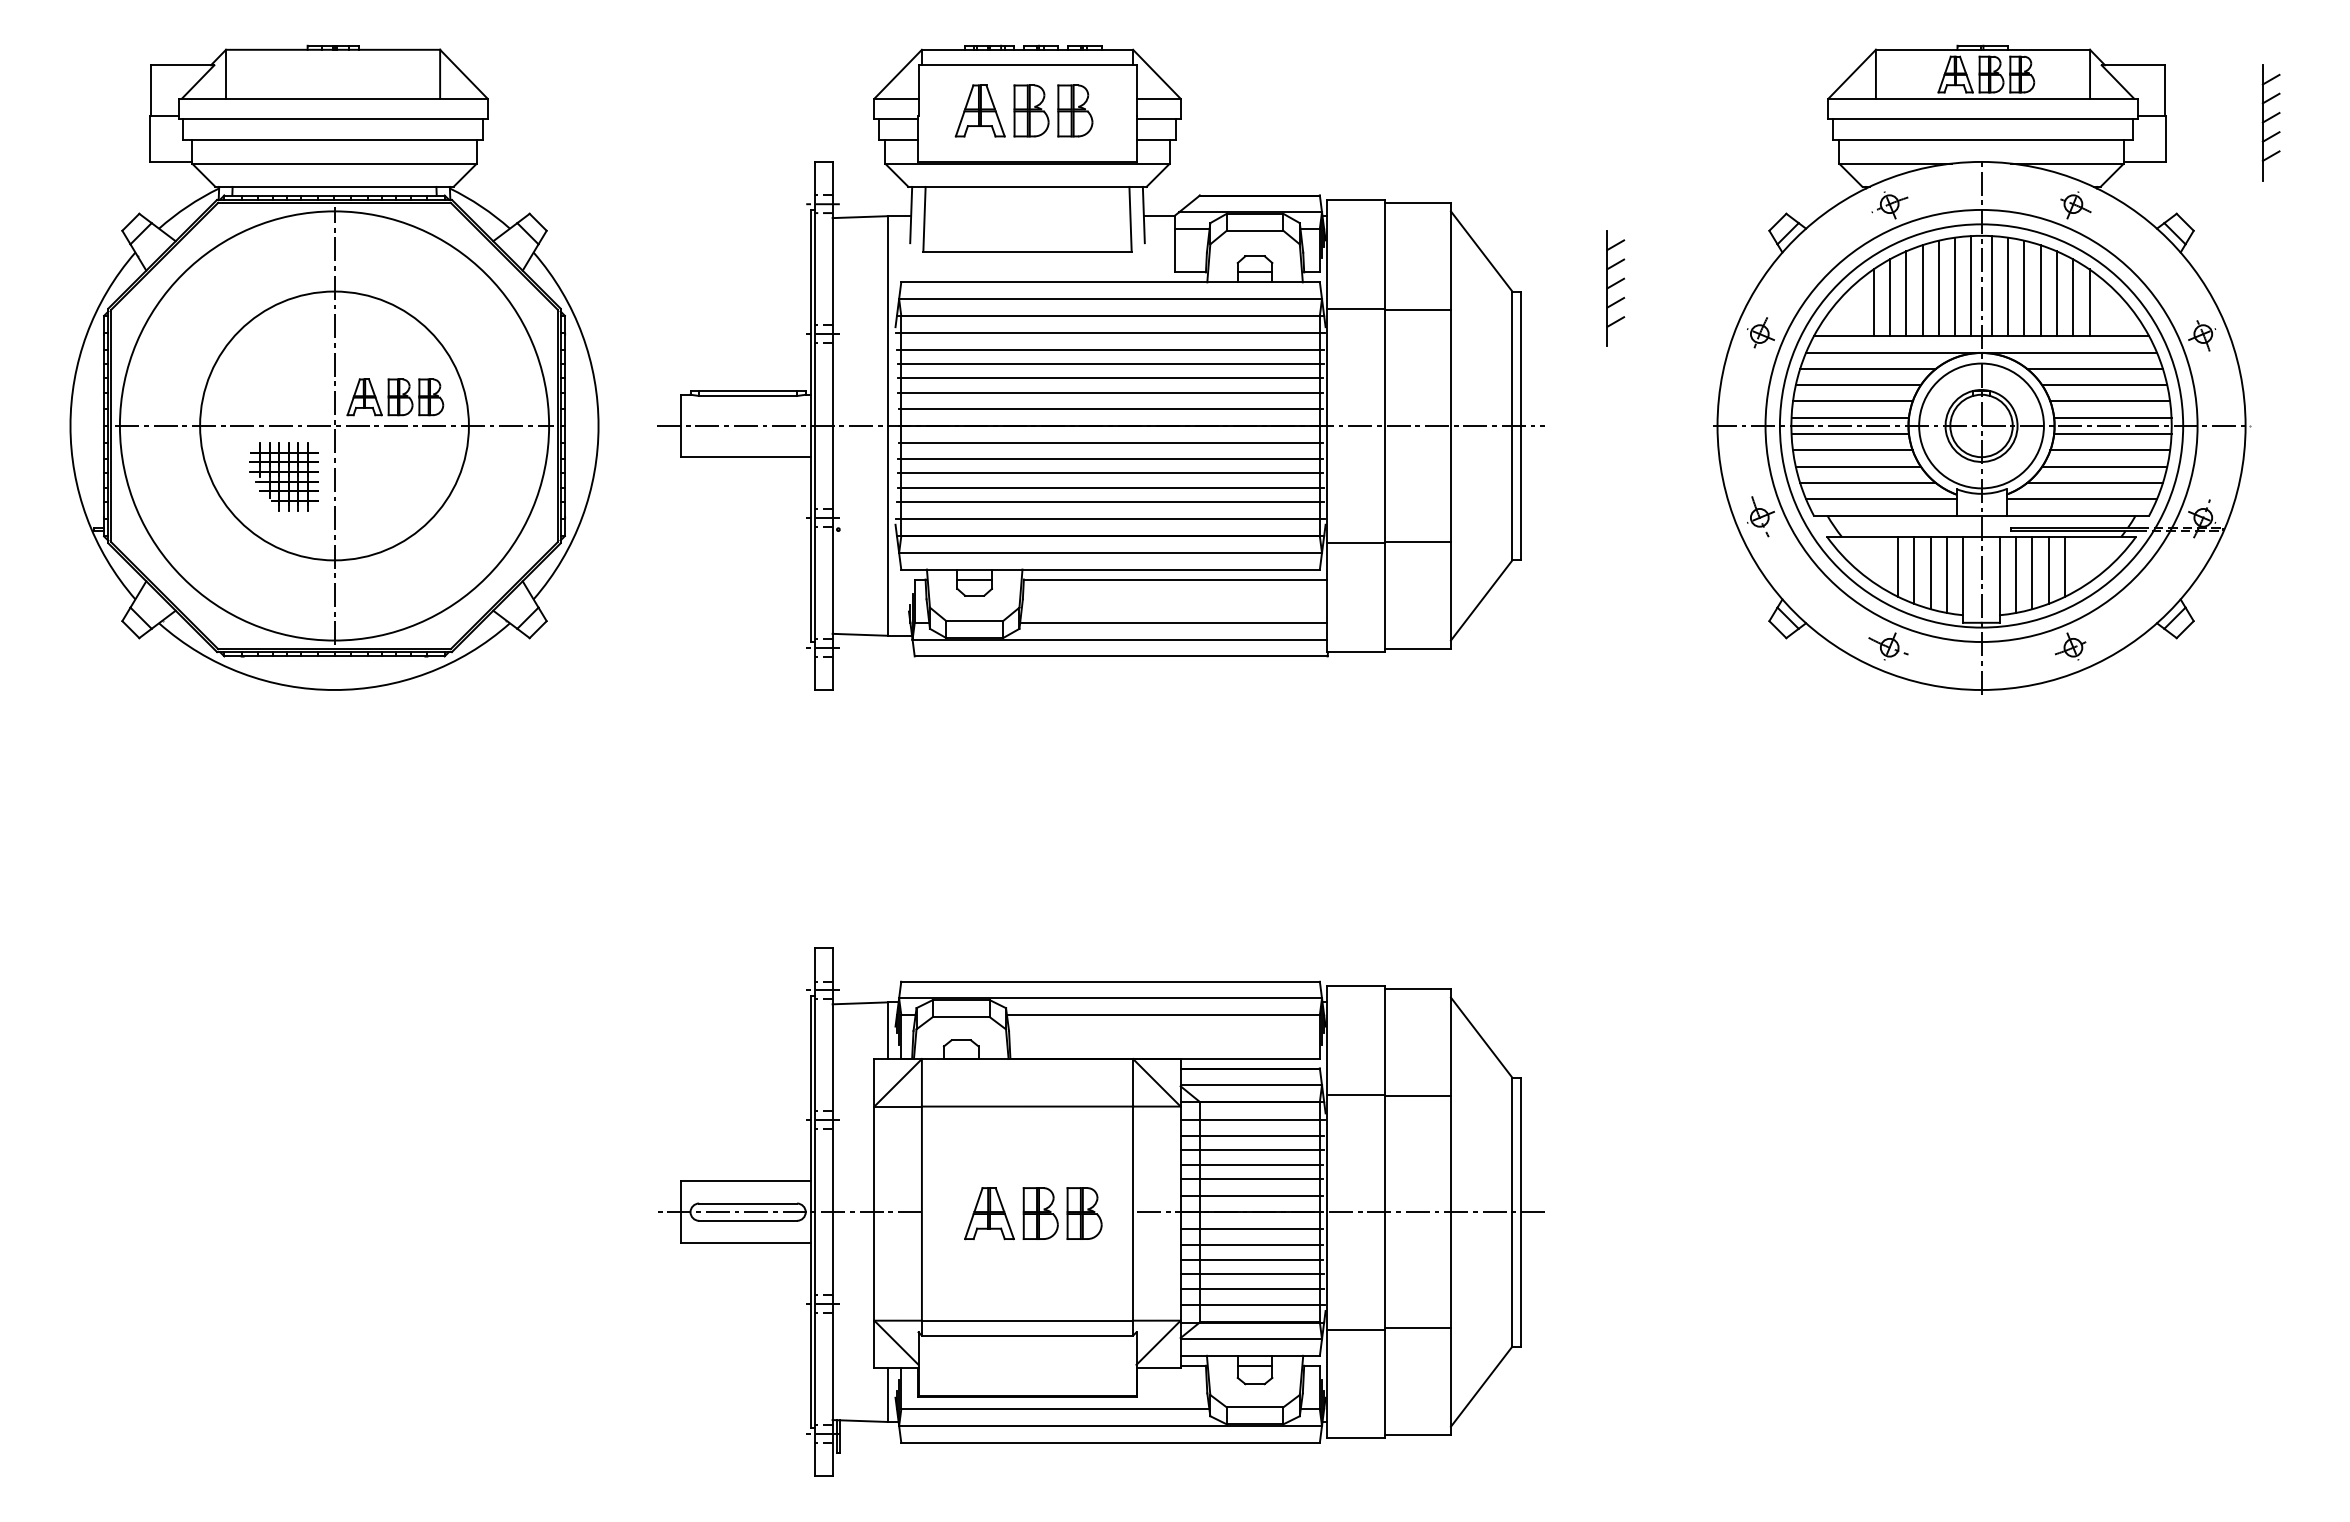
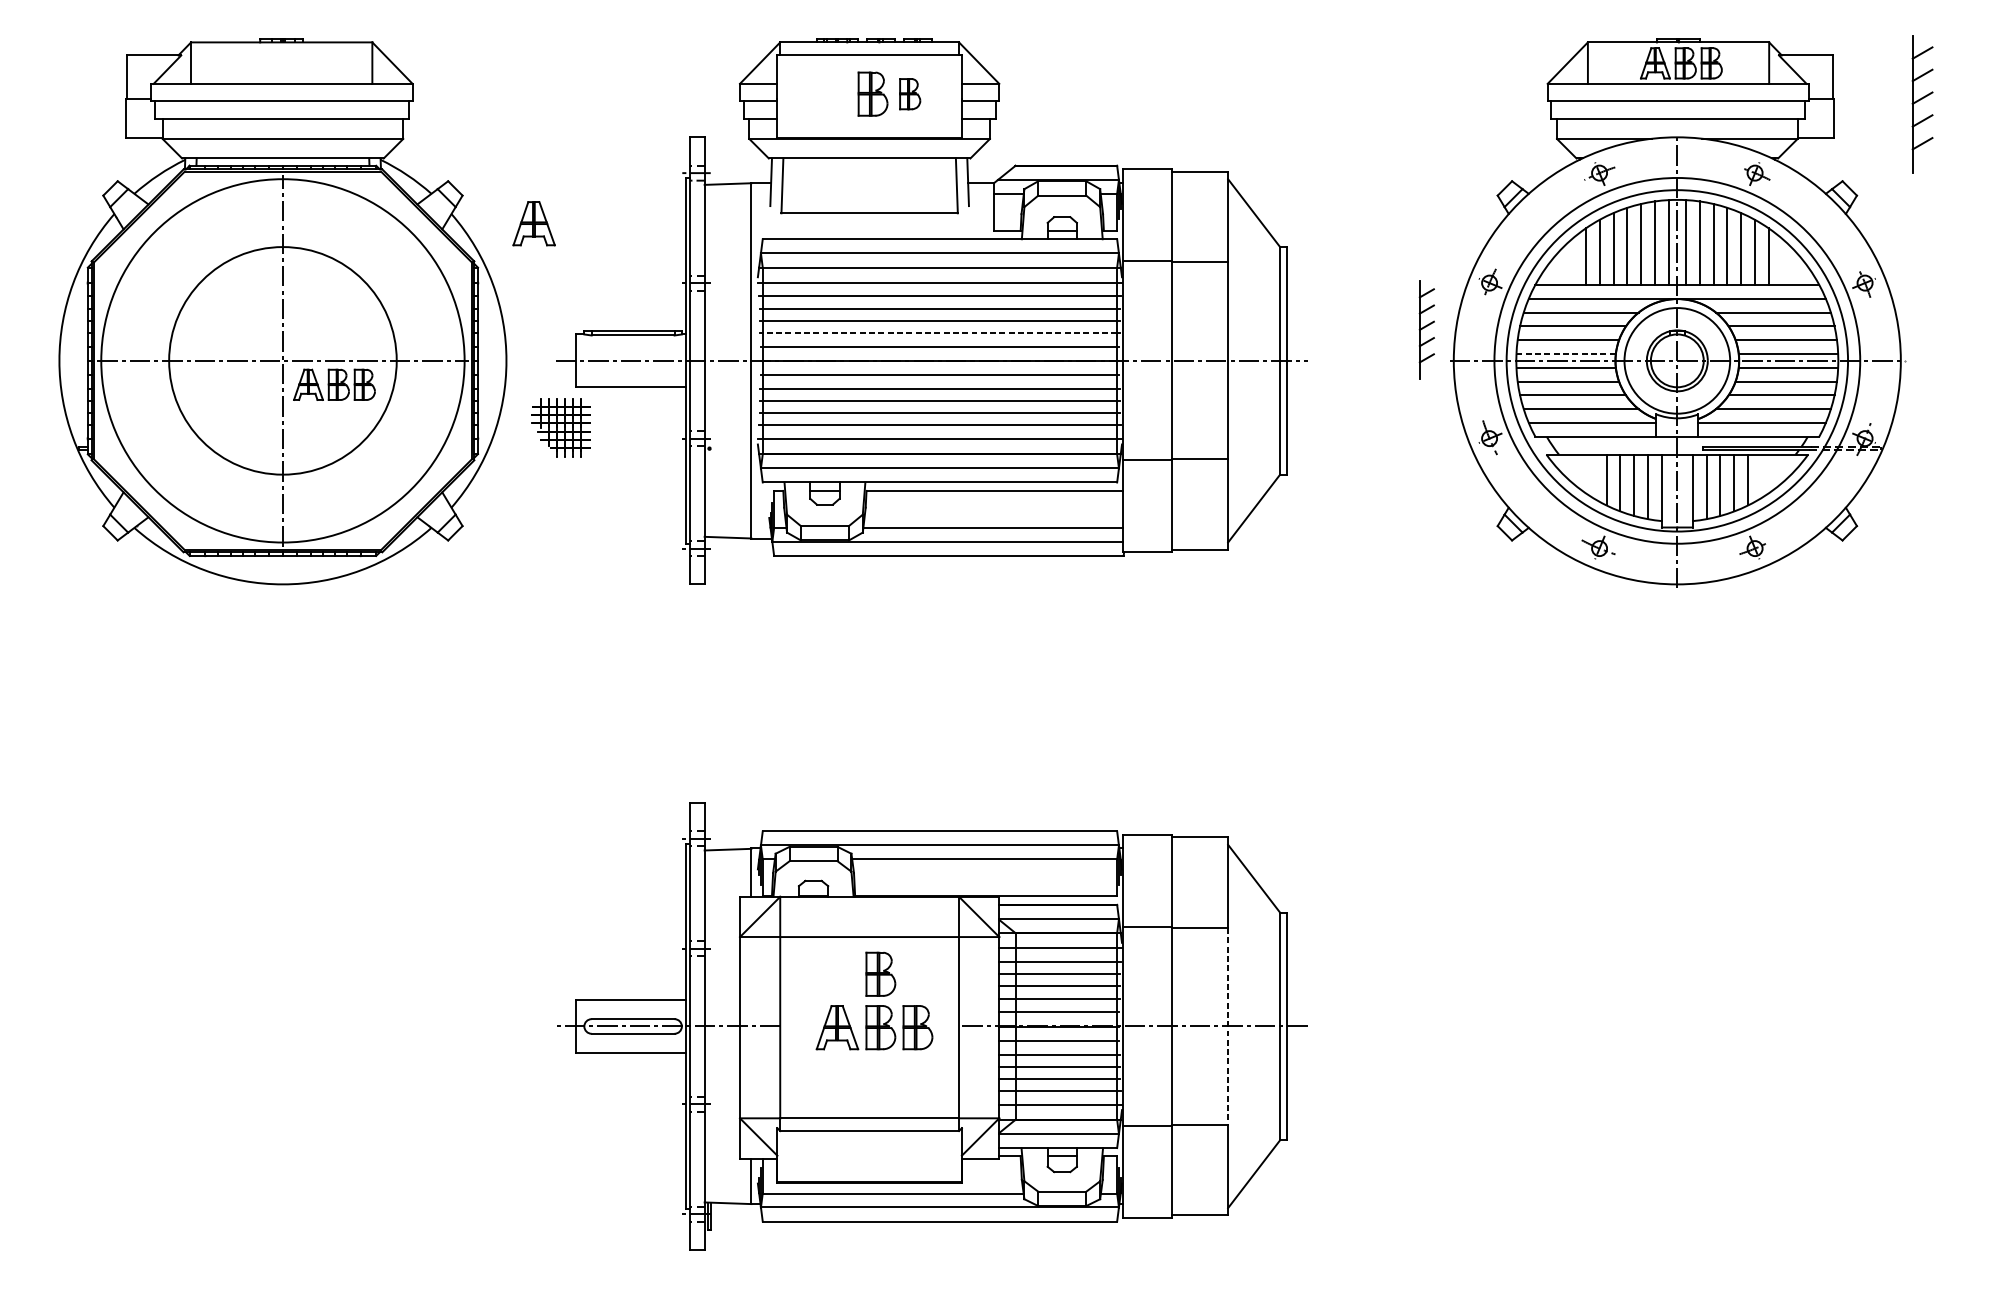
part: (979, 110) -> (533, 223), moved
part: (1075, 110) -> (910, 93), size x0.7
part: (2270, 122) -> (1921, 103), size x1.4
part: (1615, 288) -> (1426, 329), moved
line: (1110, 392) -> (939, 332), solid -> dashed
part: (395, 397) -> (334, 385), moved
line: (1850, 417) -> (1566, 353), solid -> dashed
part: (283, 476) -> (560, 427), moved
part: (1040, 1150) -> (880, 974), added
line: (1450, 1212) -> (1227, 1026), solid -> dashed

